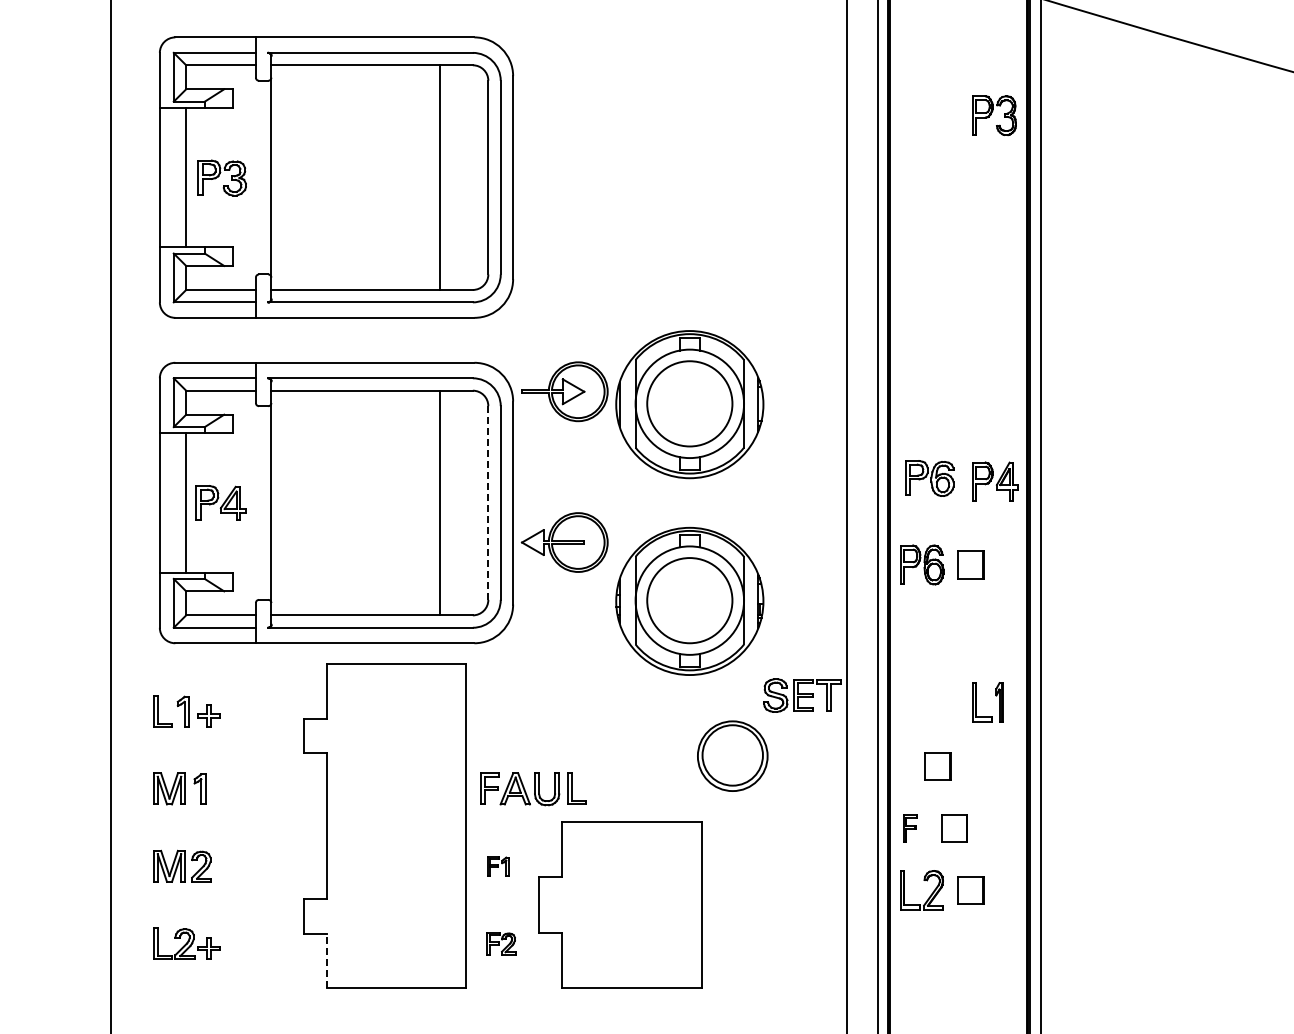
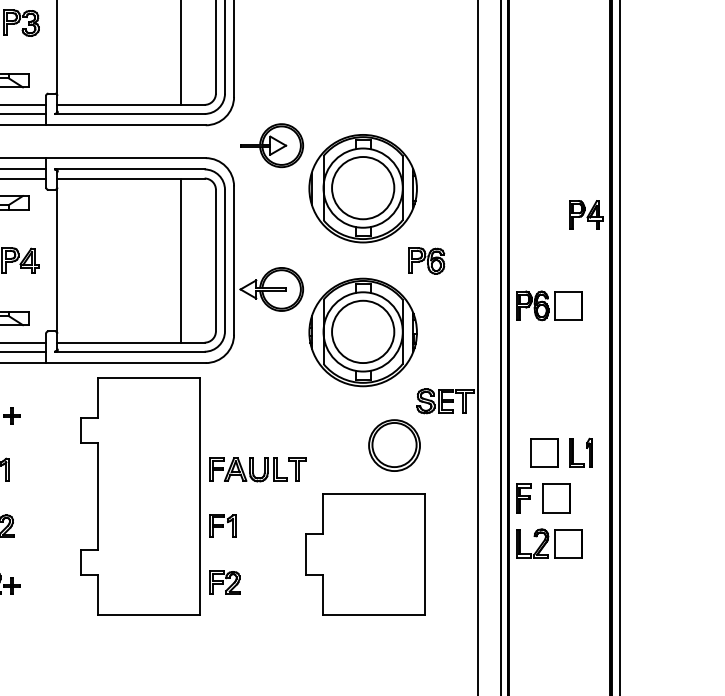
part: (564, 391) -> (271, 145), moved
part: (929, 478) -> (426, 260), moved
part: (995, 481) -> (586, 214), moved
line: (488, 503) -> (216, 260), dashed -> solid
part: (970, 564) -> (568, 305), size x1.43
part: (995, 695) -> (586, 447), moved
part: (937, 766) -> (544, 453), size x1.43
part: (599, 788) -> (297, 469), added
part: (910, 828) -> (524, 498), size x1.43
part: (953, 828) -> (555, 498), size x1.43
part: (498, 866) -> (223, 526), size x1.67
part: (970, 890) -> (568, 543), size x1.43
part: (620, 904) -> (365, 553), moved
part: (501, 943) -> (225, 582), size x1.43
line: (326, 960) -> (97, 594), dashed -> solid

